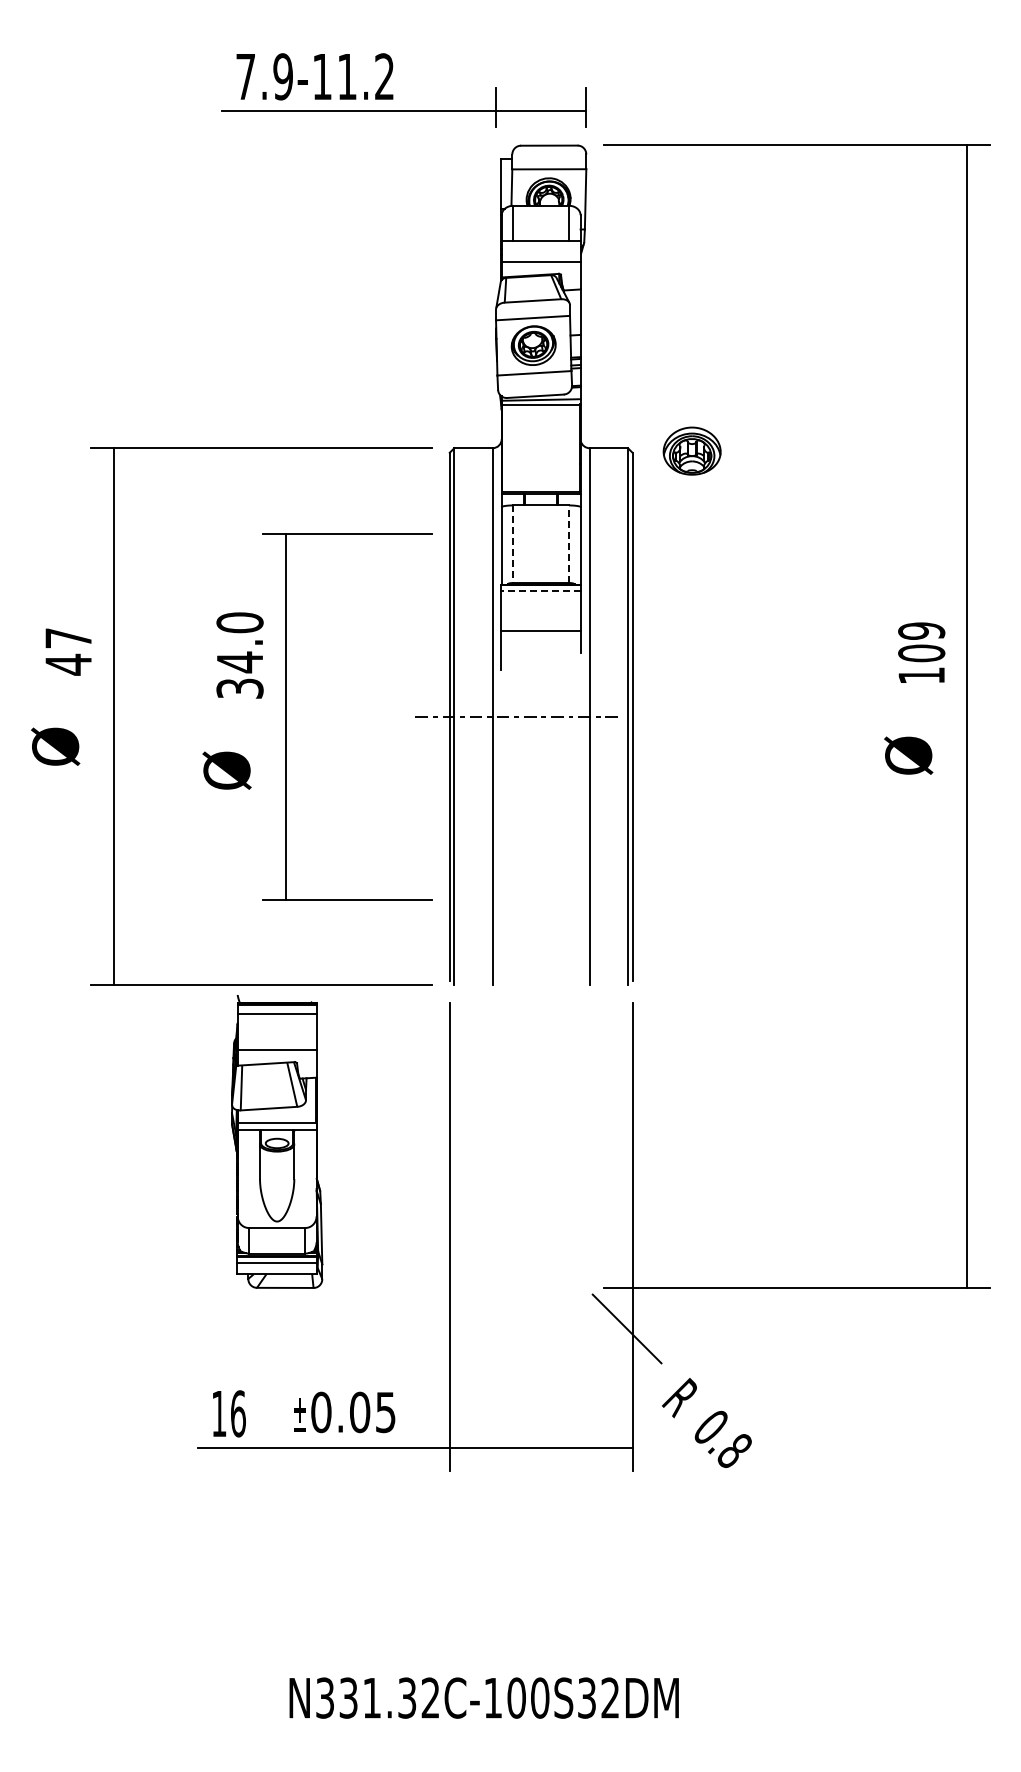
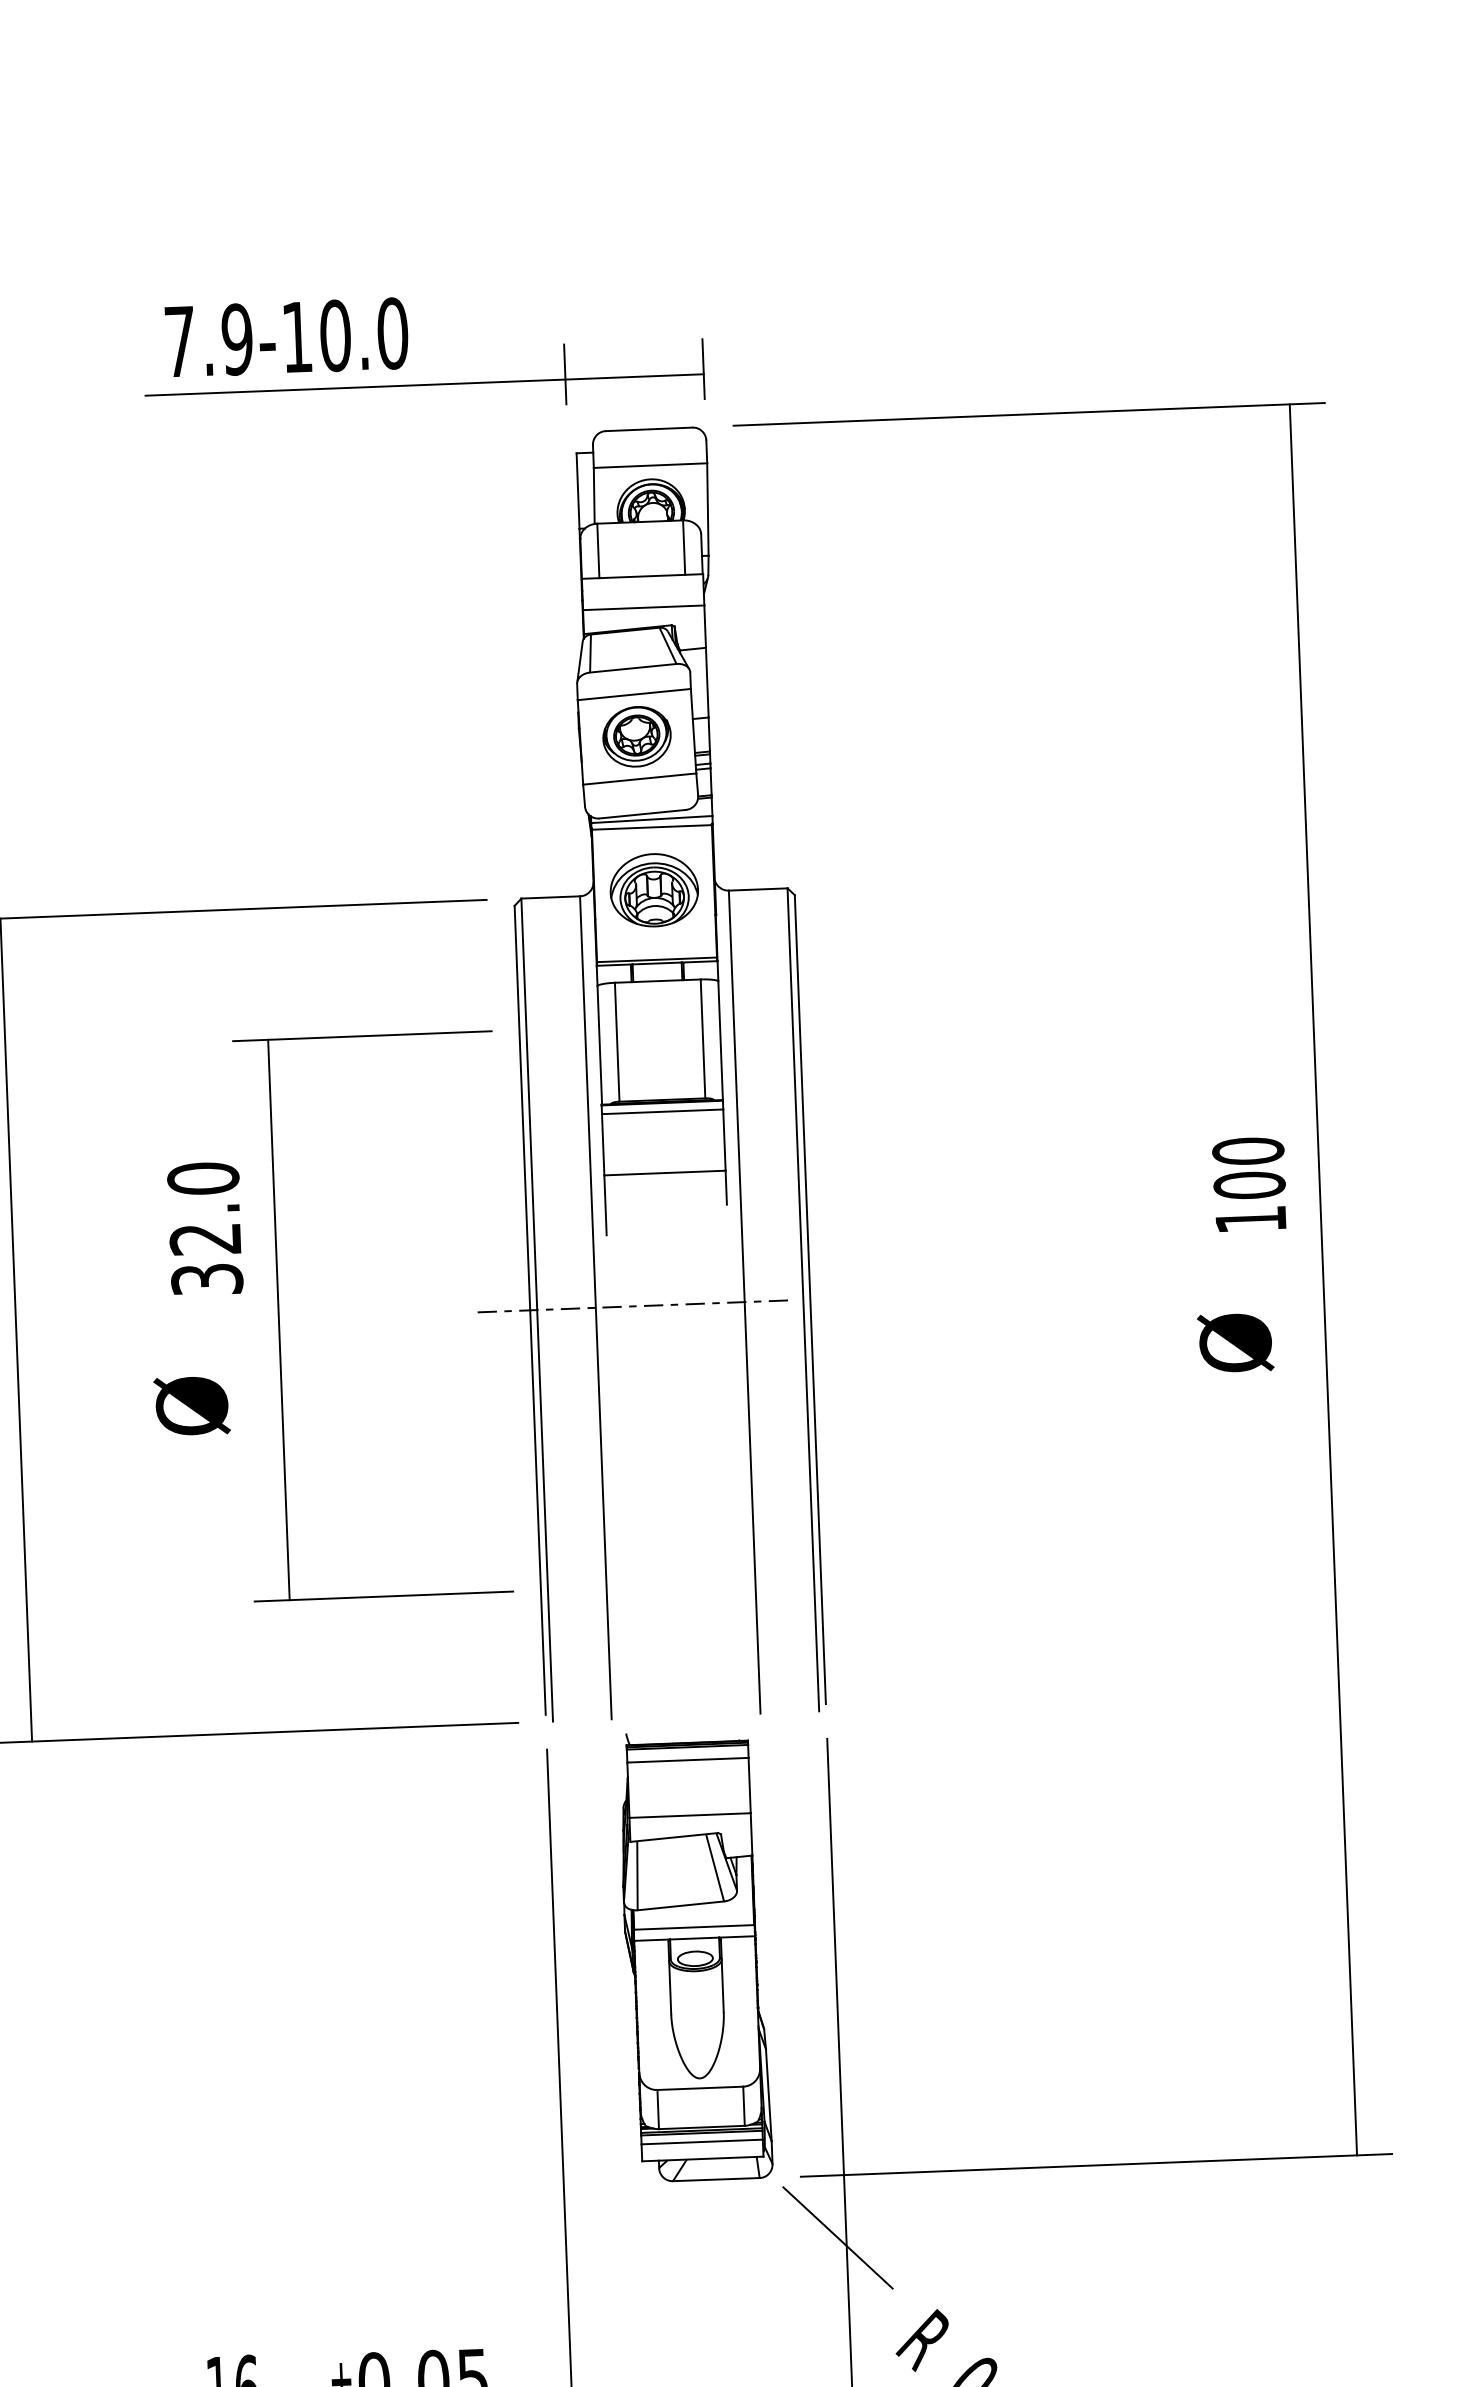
text: (365, 76) -> (363, 334), 7.9-11.2 -> 7.9-10.0
part: (691, 450) -> (653, 889), moved
line: (513, 544) -> (617, 1042), dashed -> solid
line: (569, 544) -> (703, 1039), dashed -> solid
line: (541, 590) -> (663, 1111), dashed -> solid
text: (921, 630) -> (1247, 1150), 109 -> 100
text: (239, 662) -> (204, 1239), 34.0 -> 32.0
part: (277, 1141) -> (695, 1955), moved

